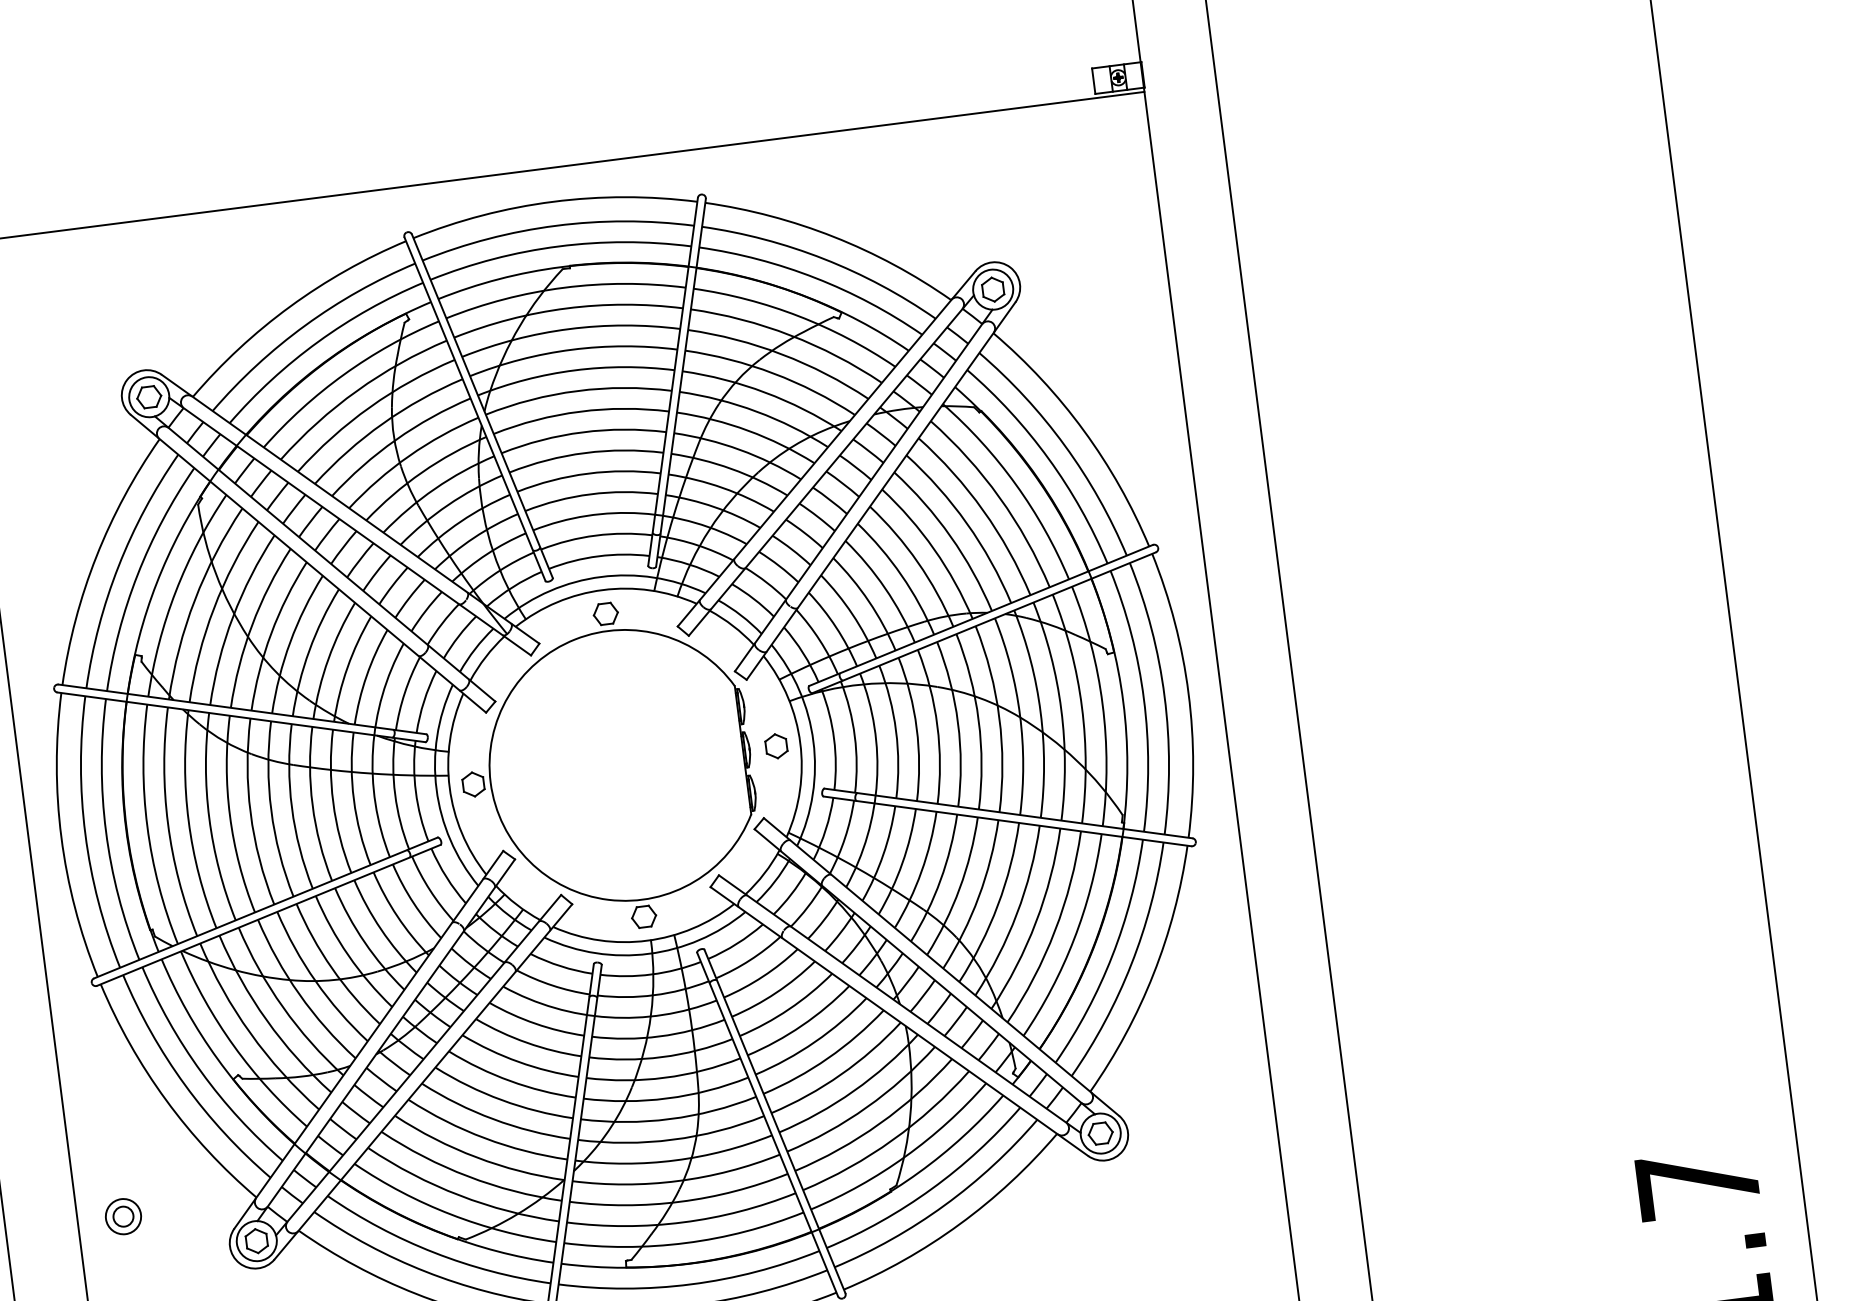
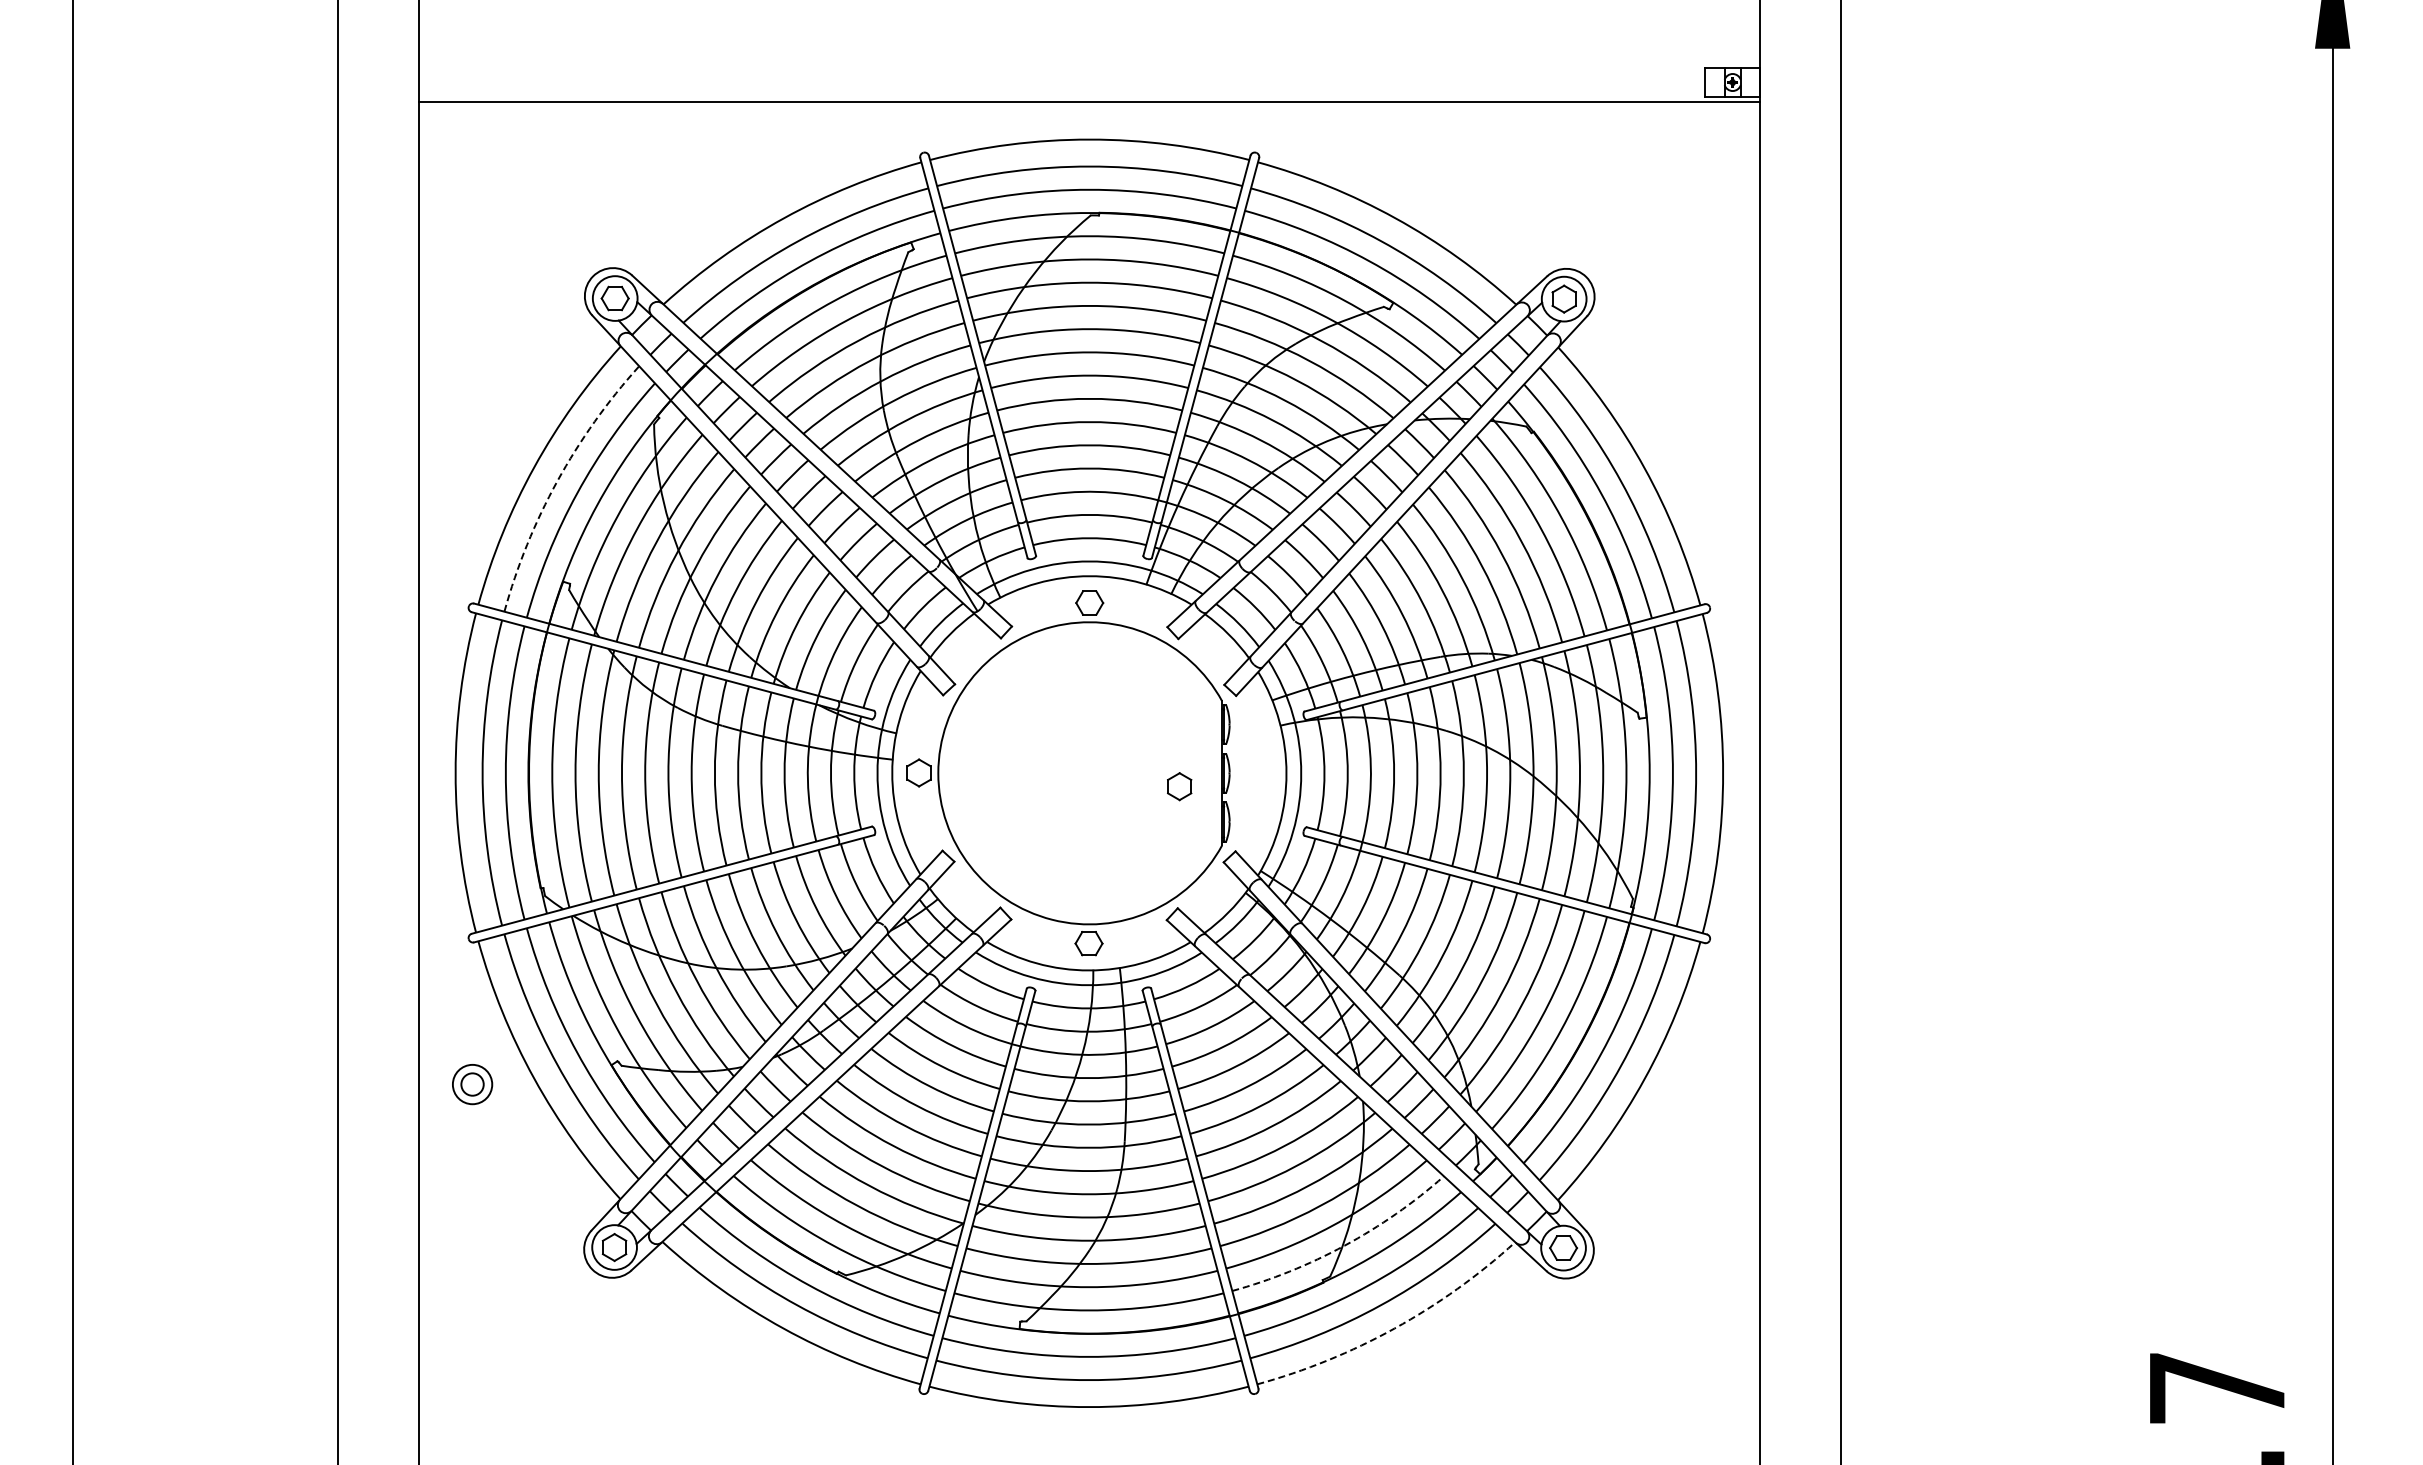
arc: (118, 566) -> (557, 481), solid -> dashed
part: (776, 746) -> (1179, 786), moved
arc: (905, 1156) -> (1344, 1245), solid -> dashed
part: (123, 1216) -> (472, 1084), moved
arc: (959, 1224) -> (1394, 1328), solid -> dashed

